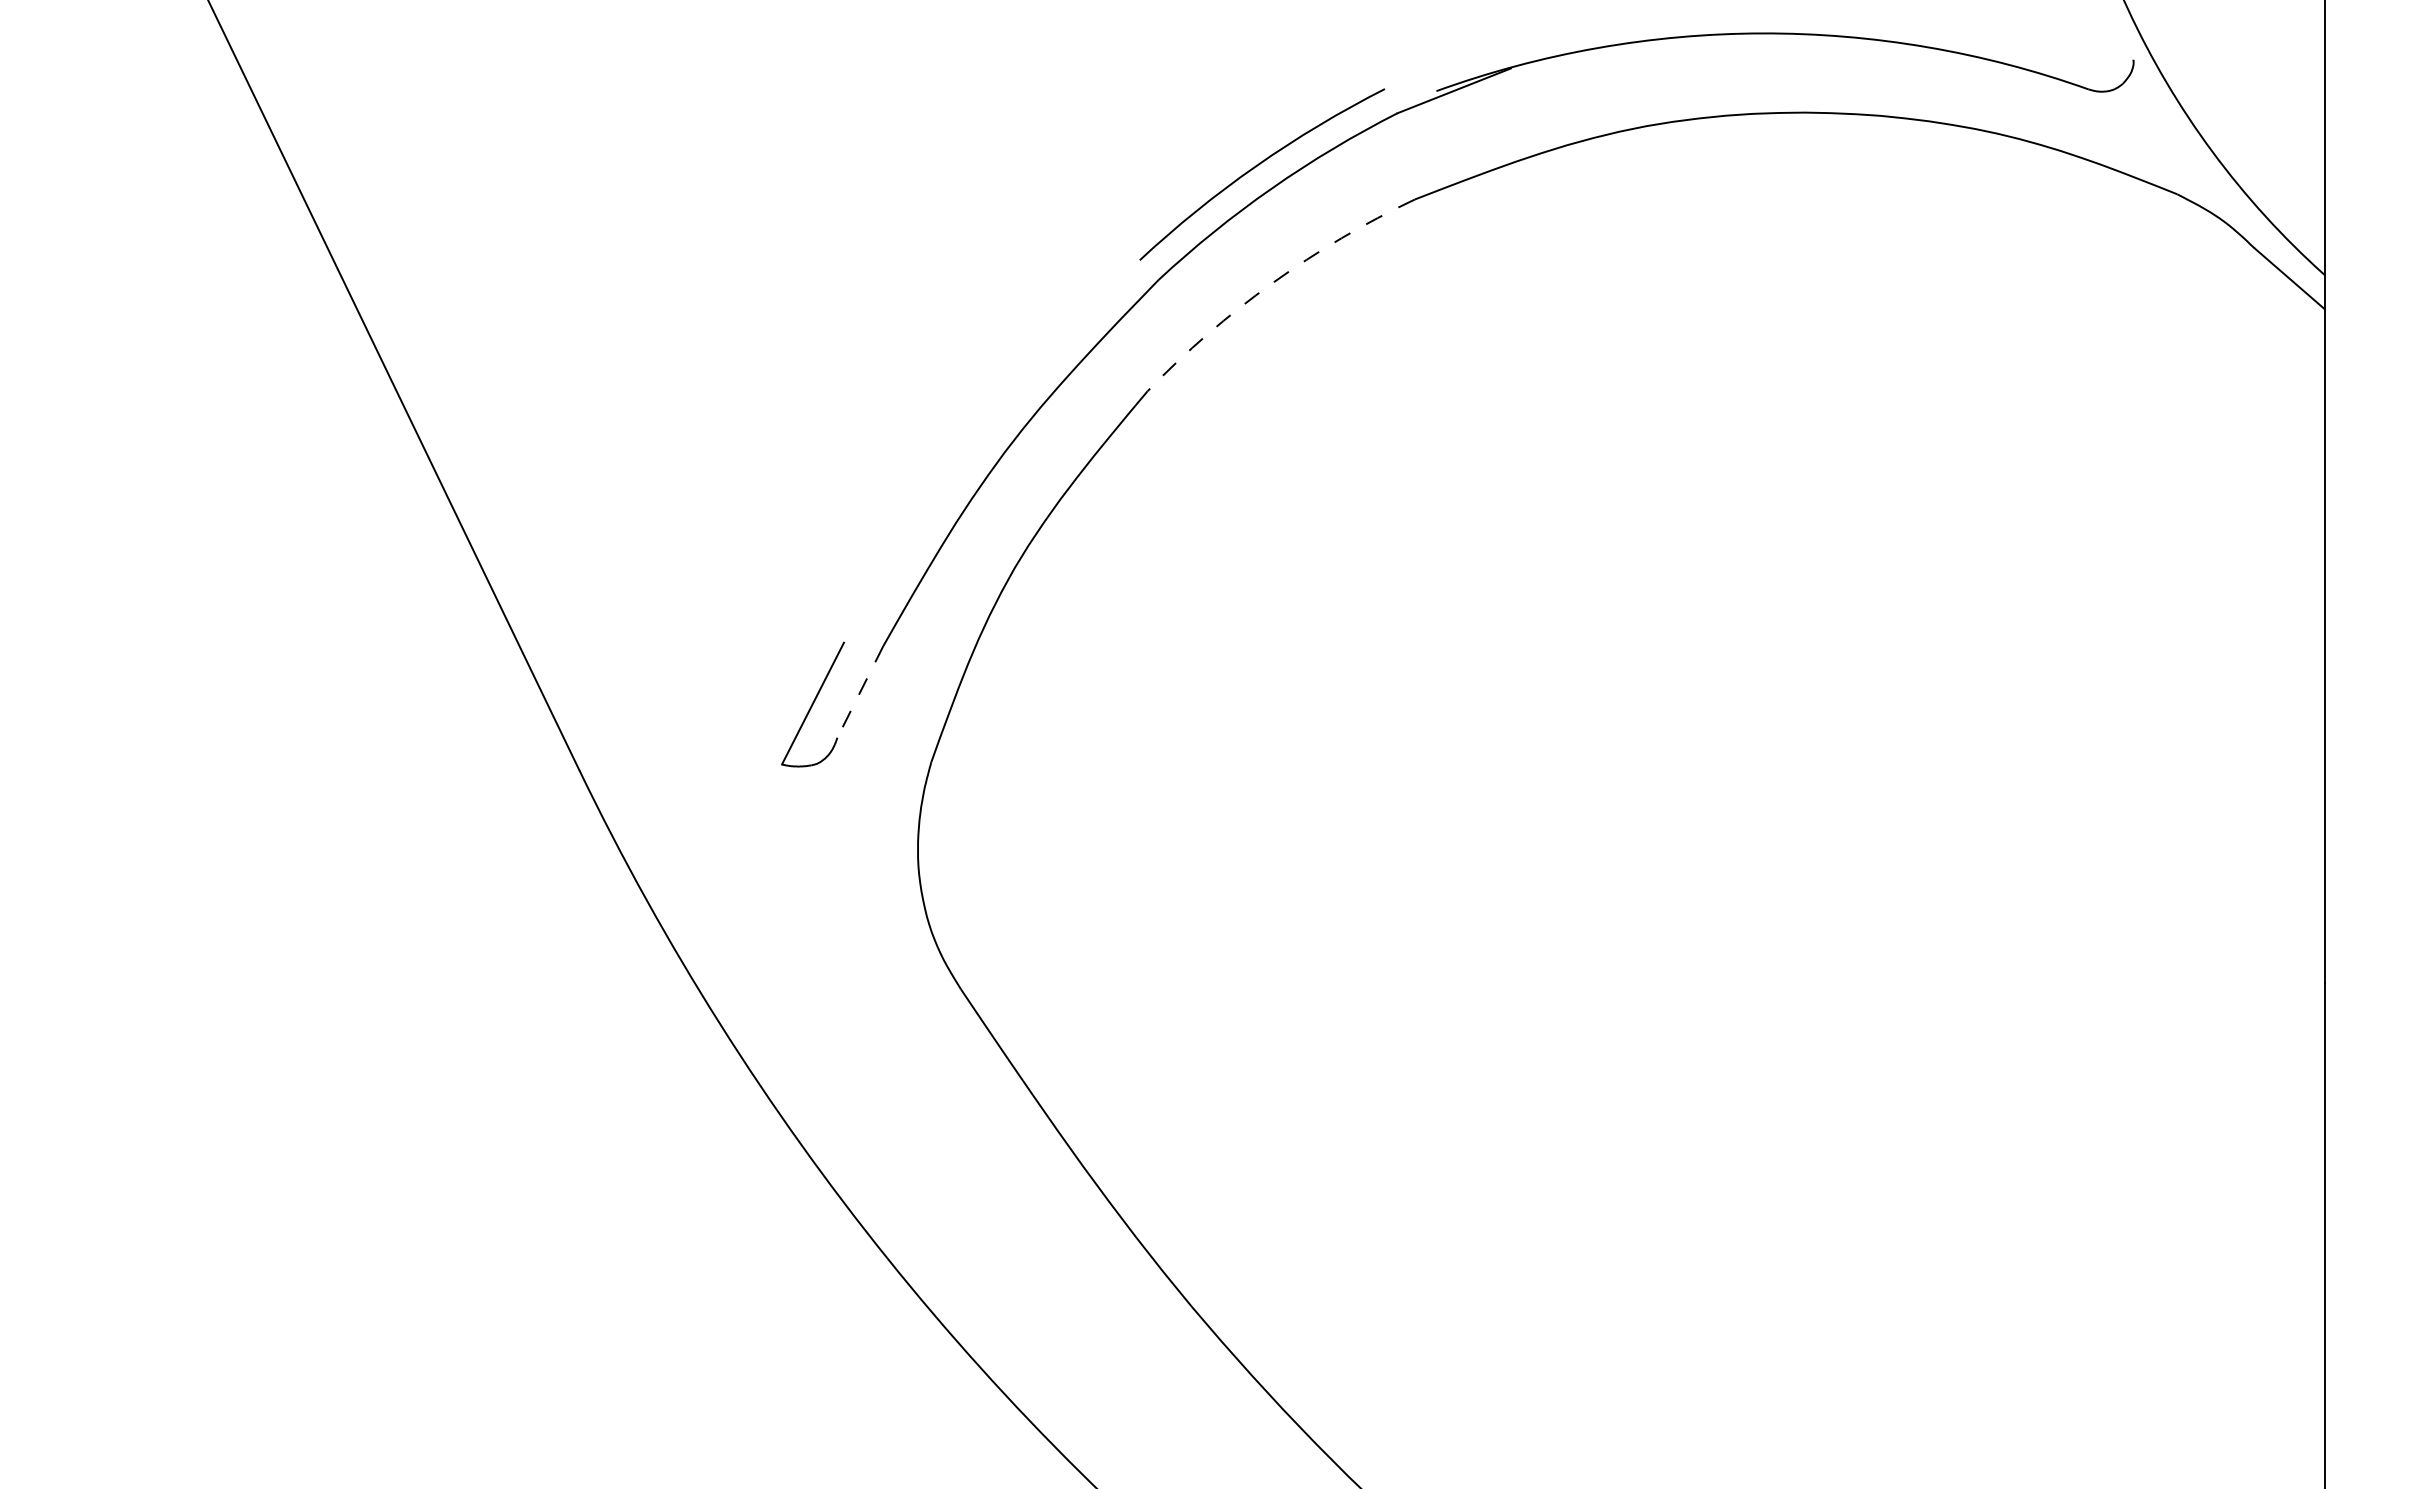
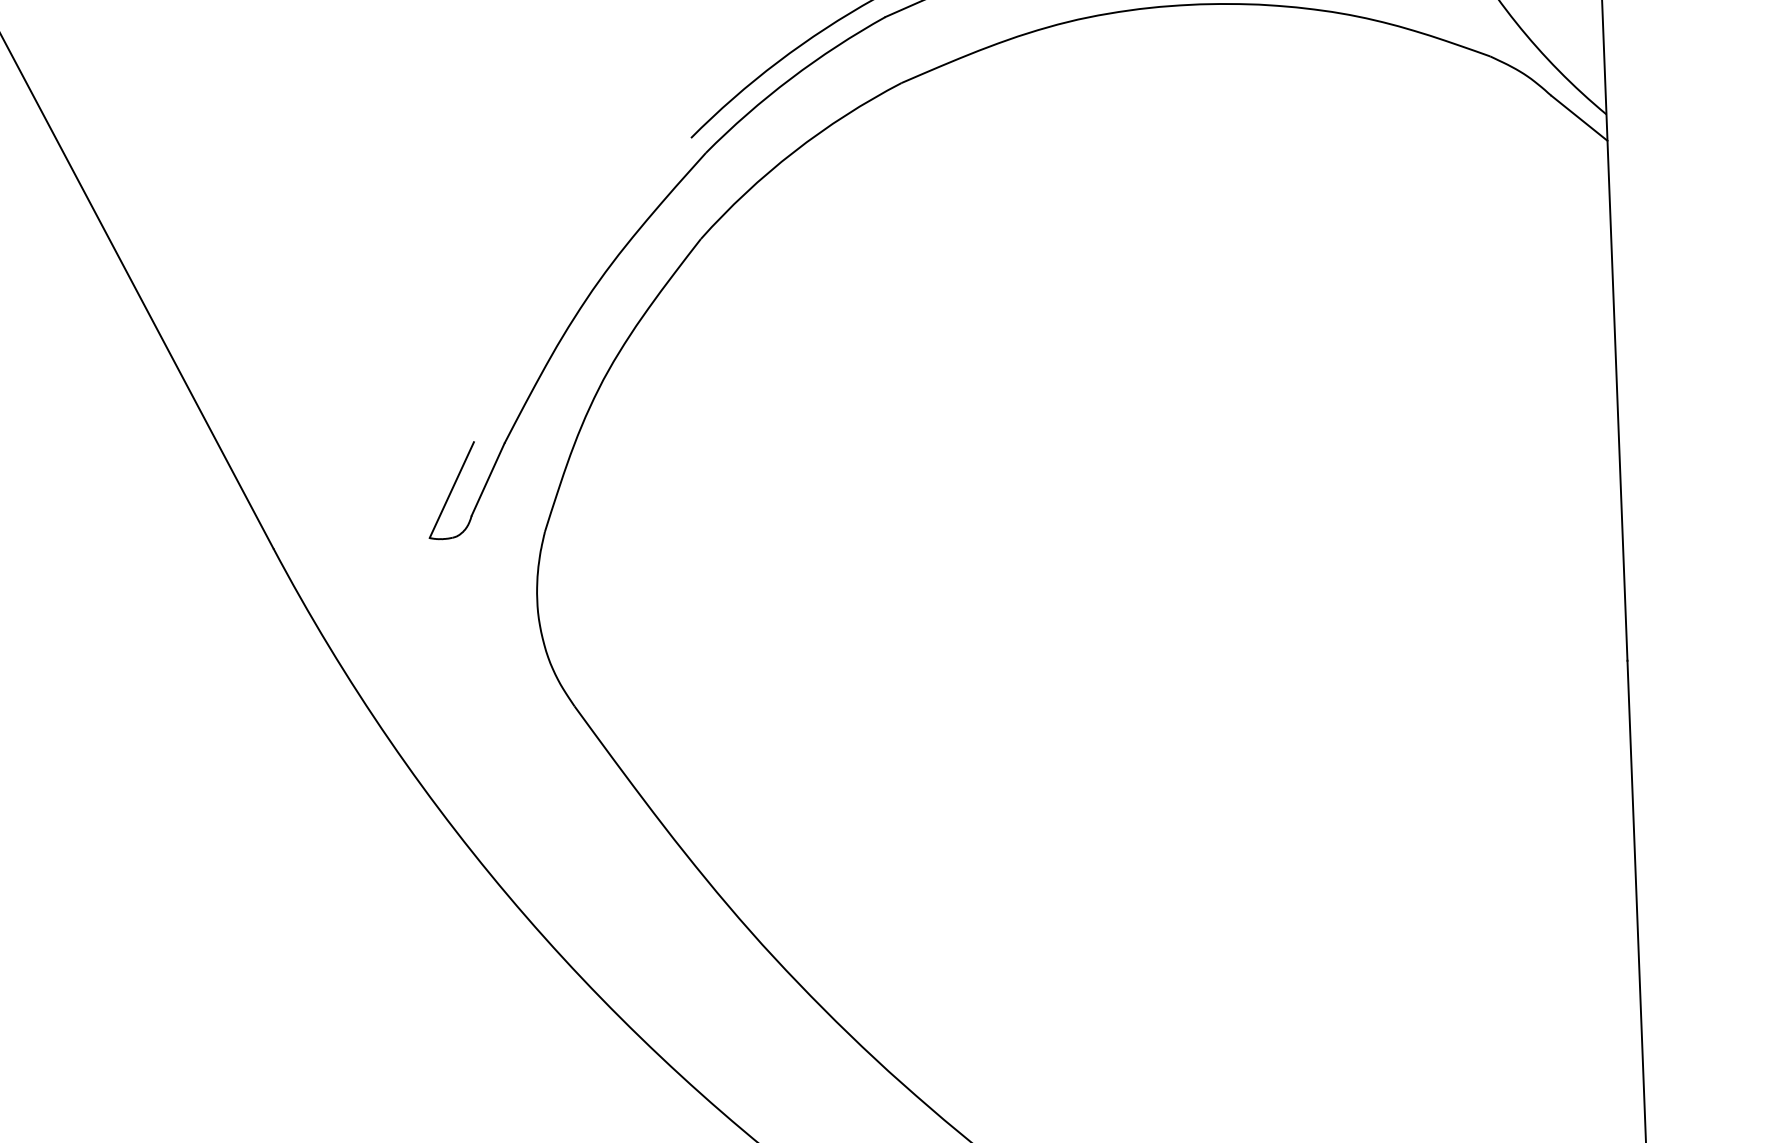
arc: (1272, 283) -> (794, 152), dashed -> solid
line: (860, 692) -> (488, 480), dashed -> solid

